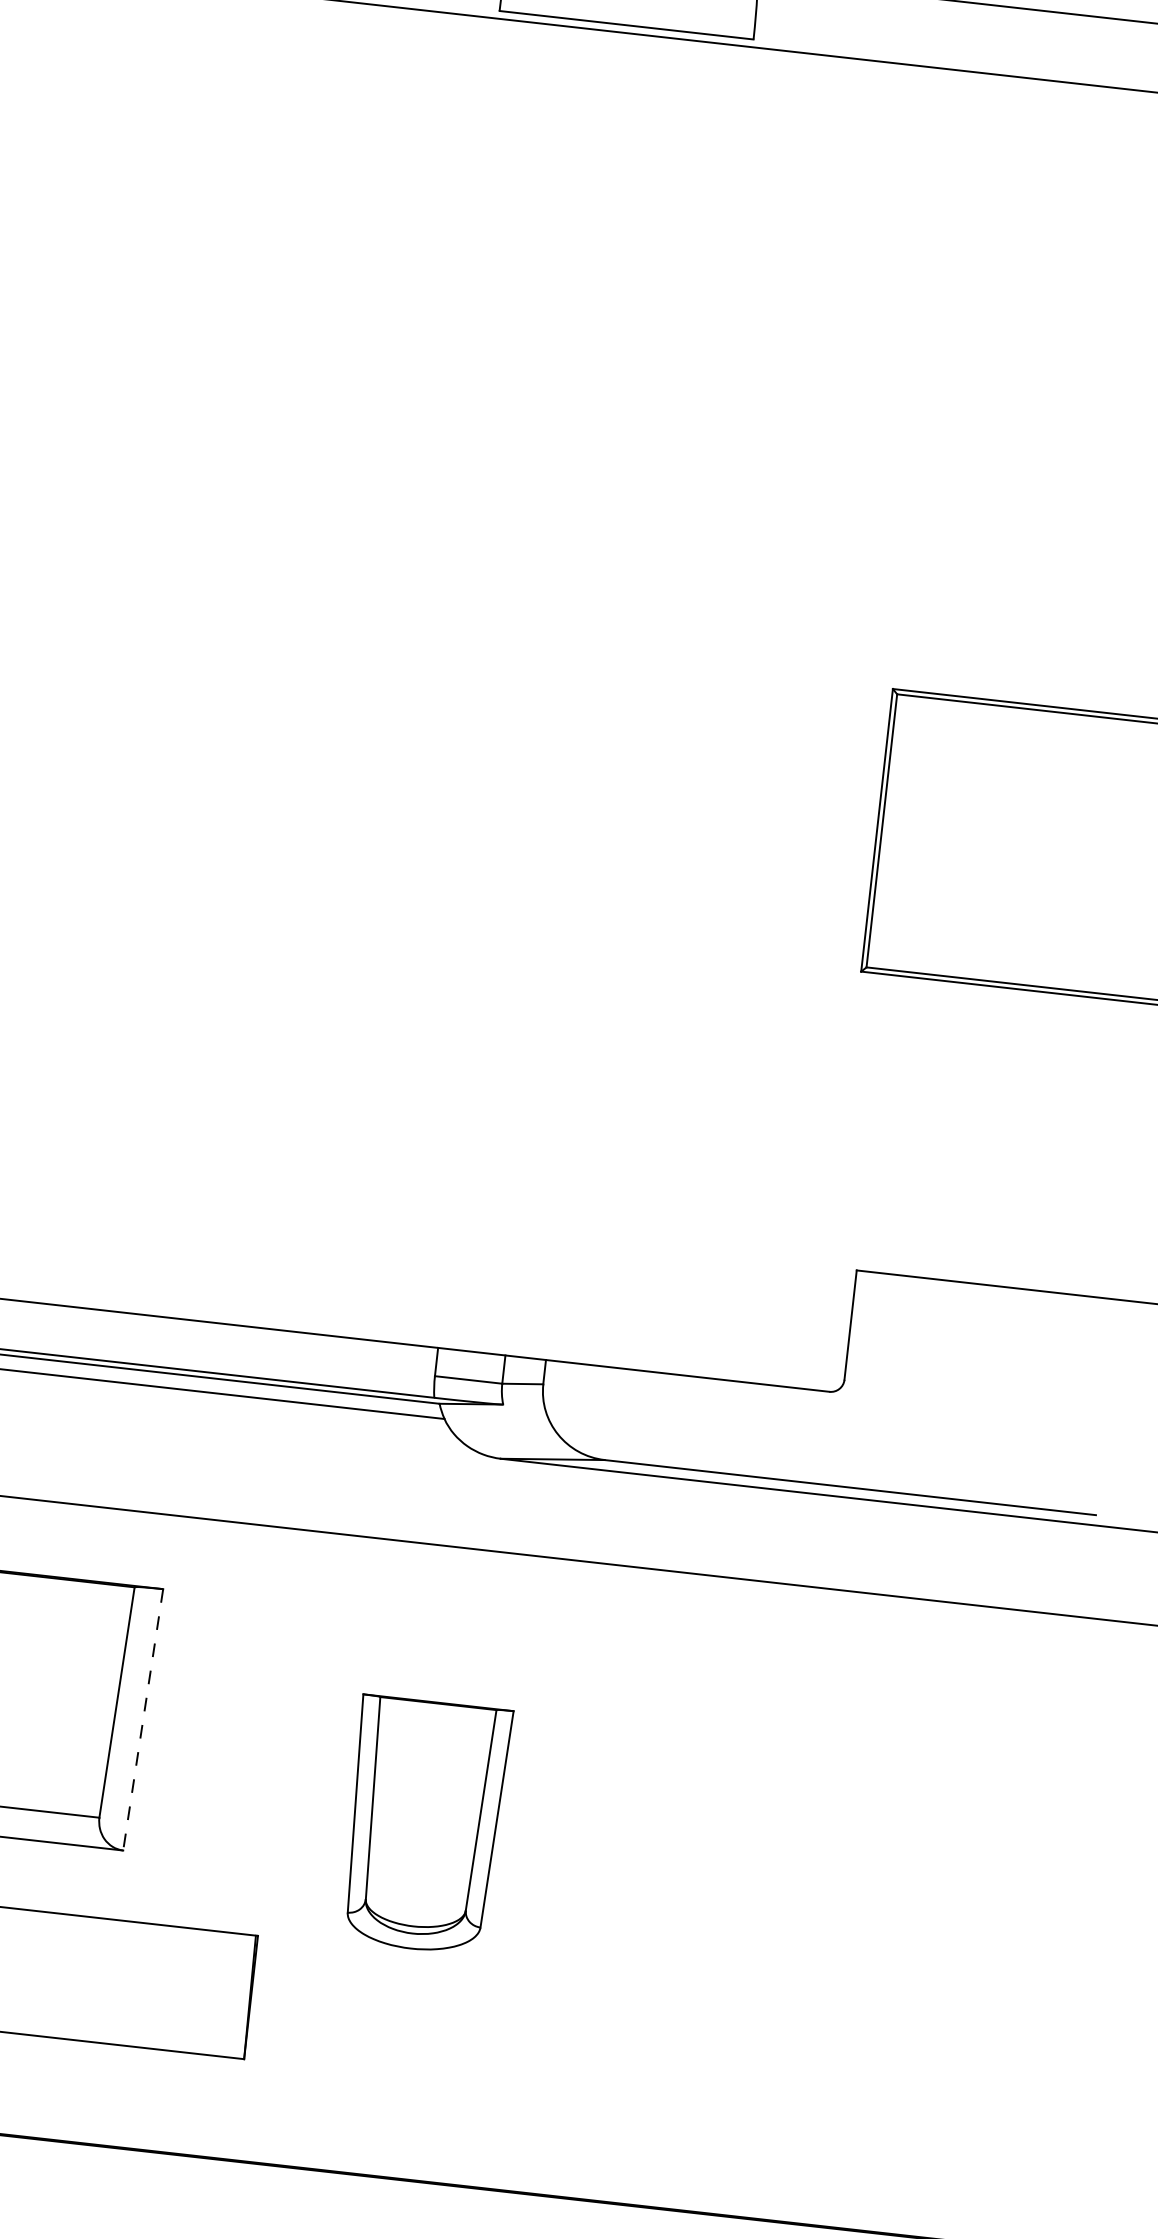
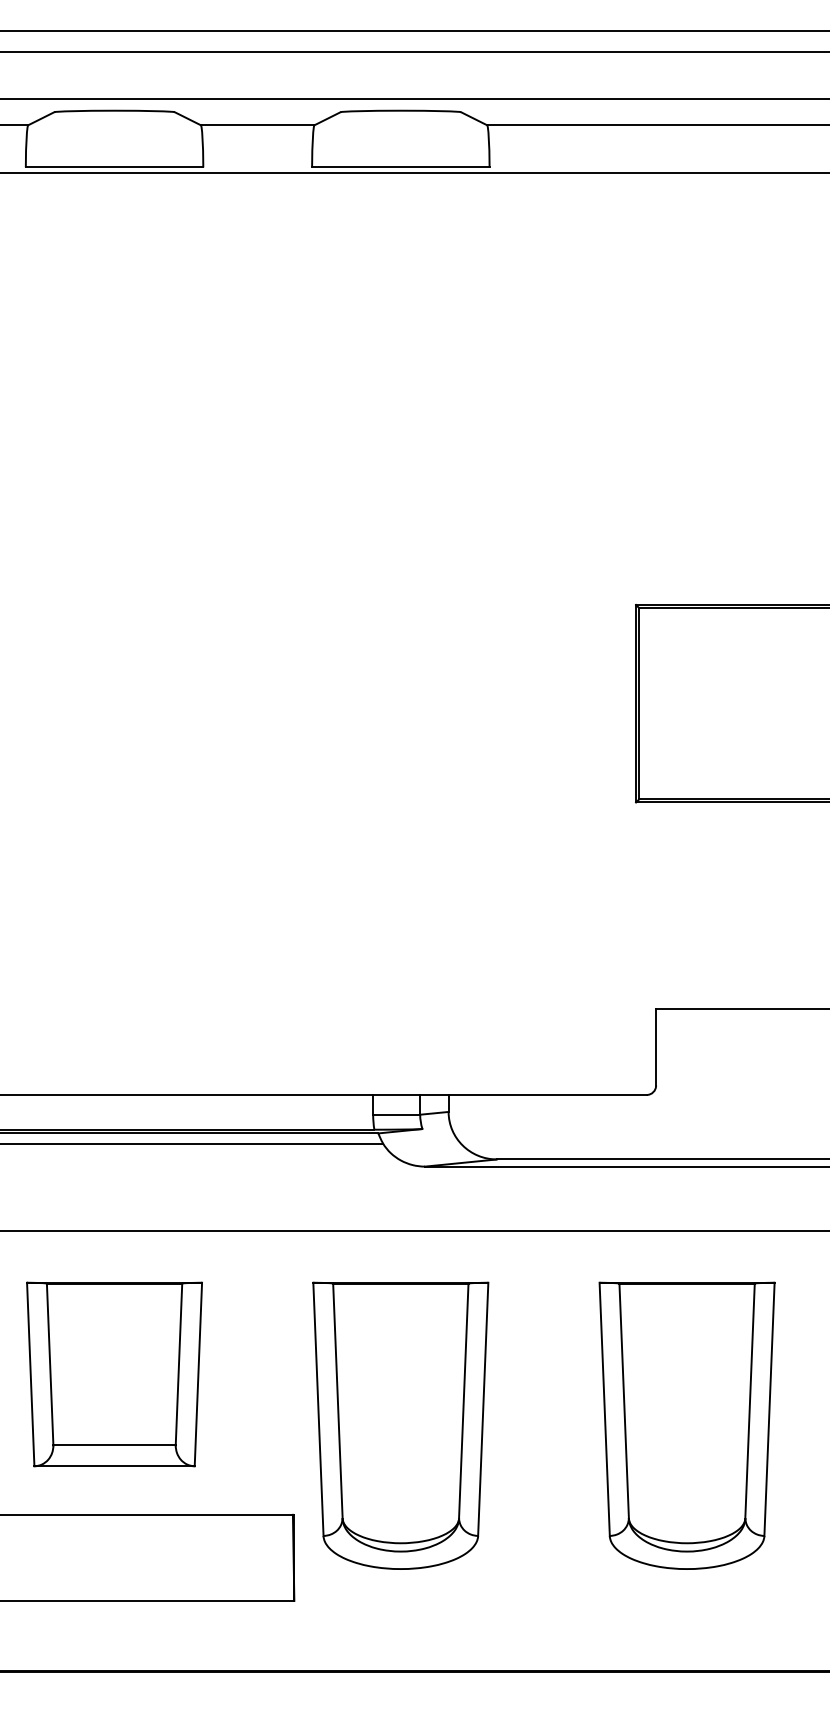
line: (143, 1719) -> (198, 1374), dashed -> solid
part: (424, 1825) -> (400, 1425), size x1.67
part: (833, 1871) -> (686, 1425), added

